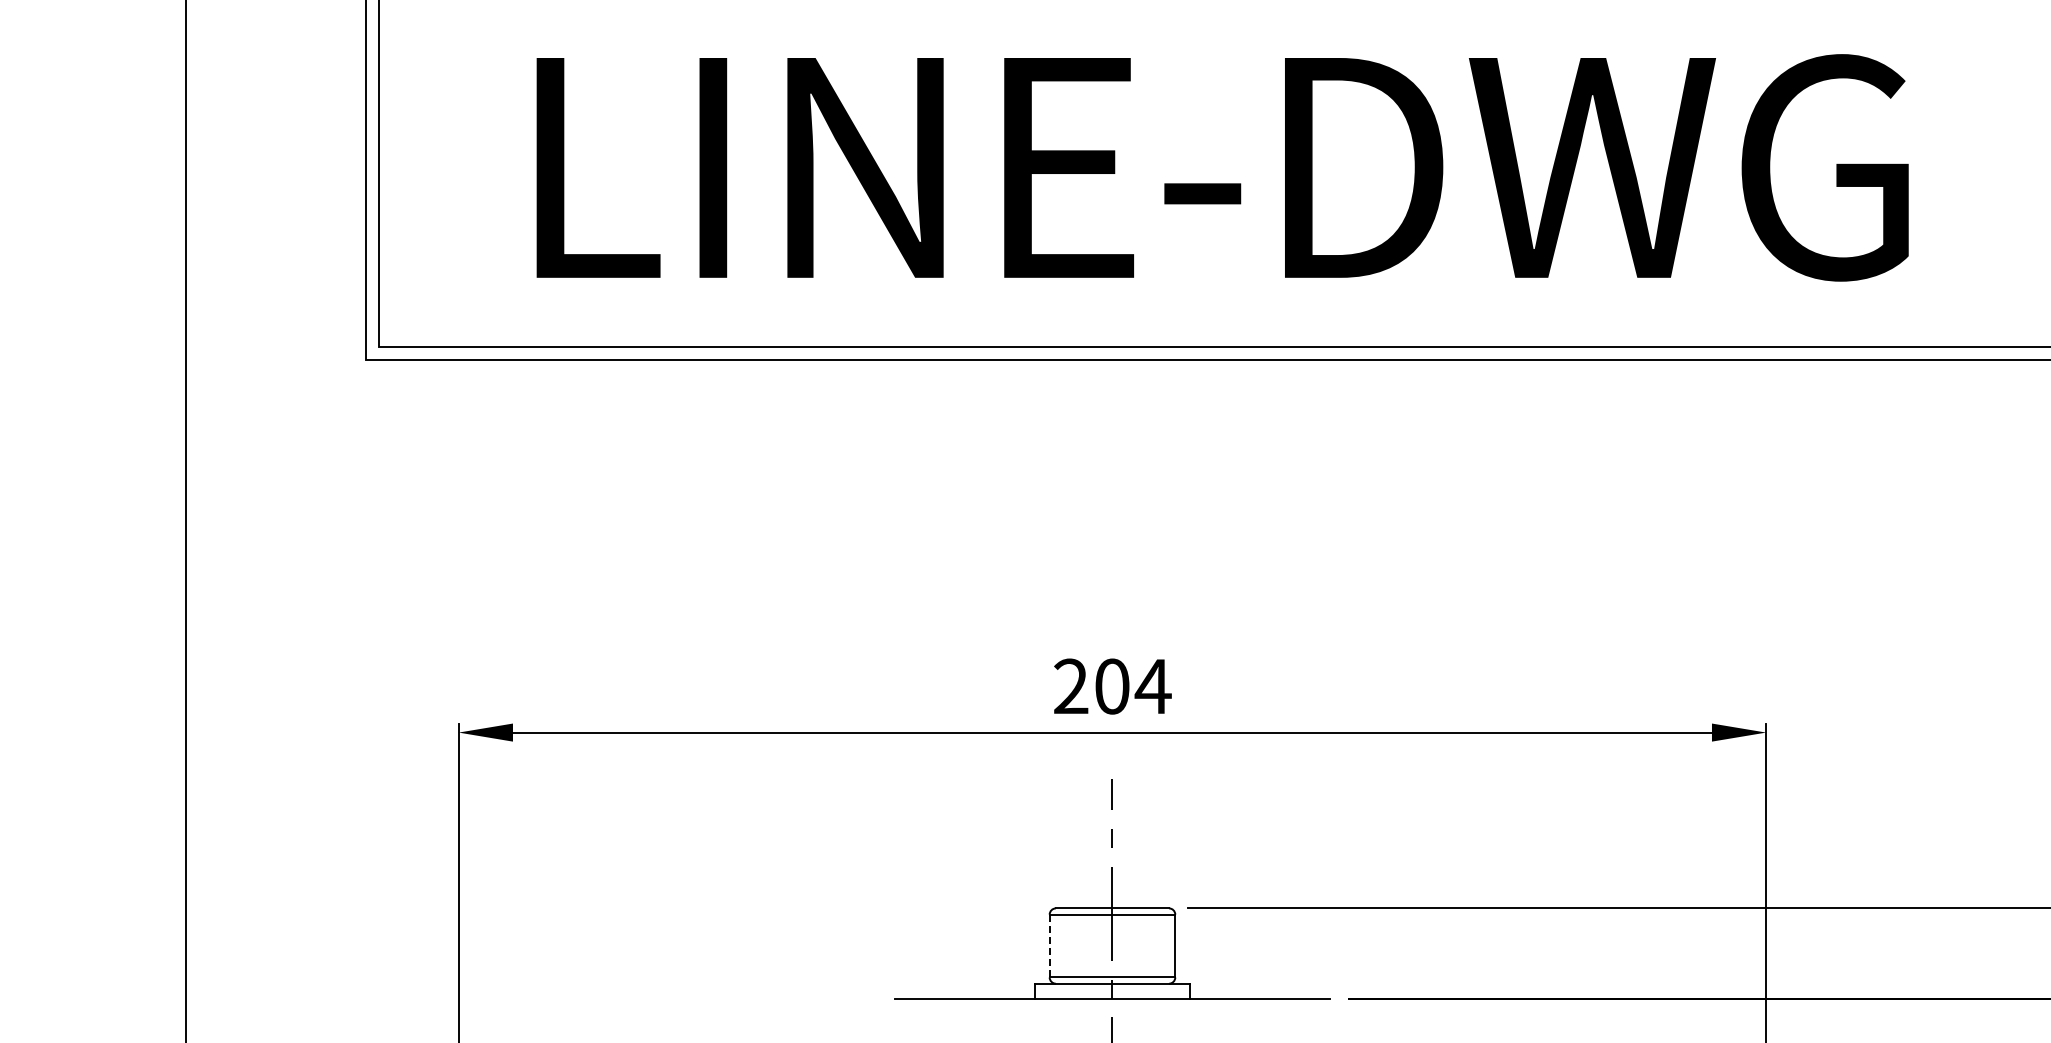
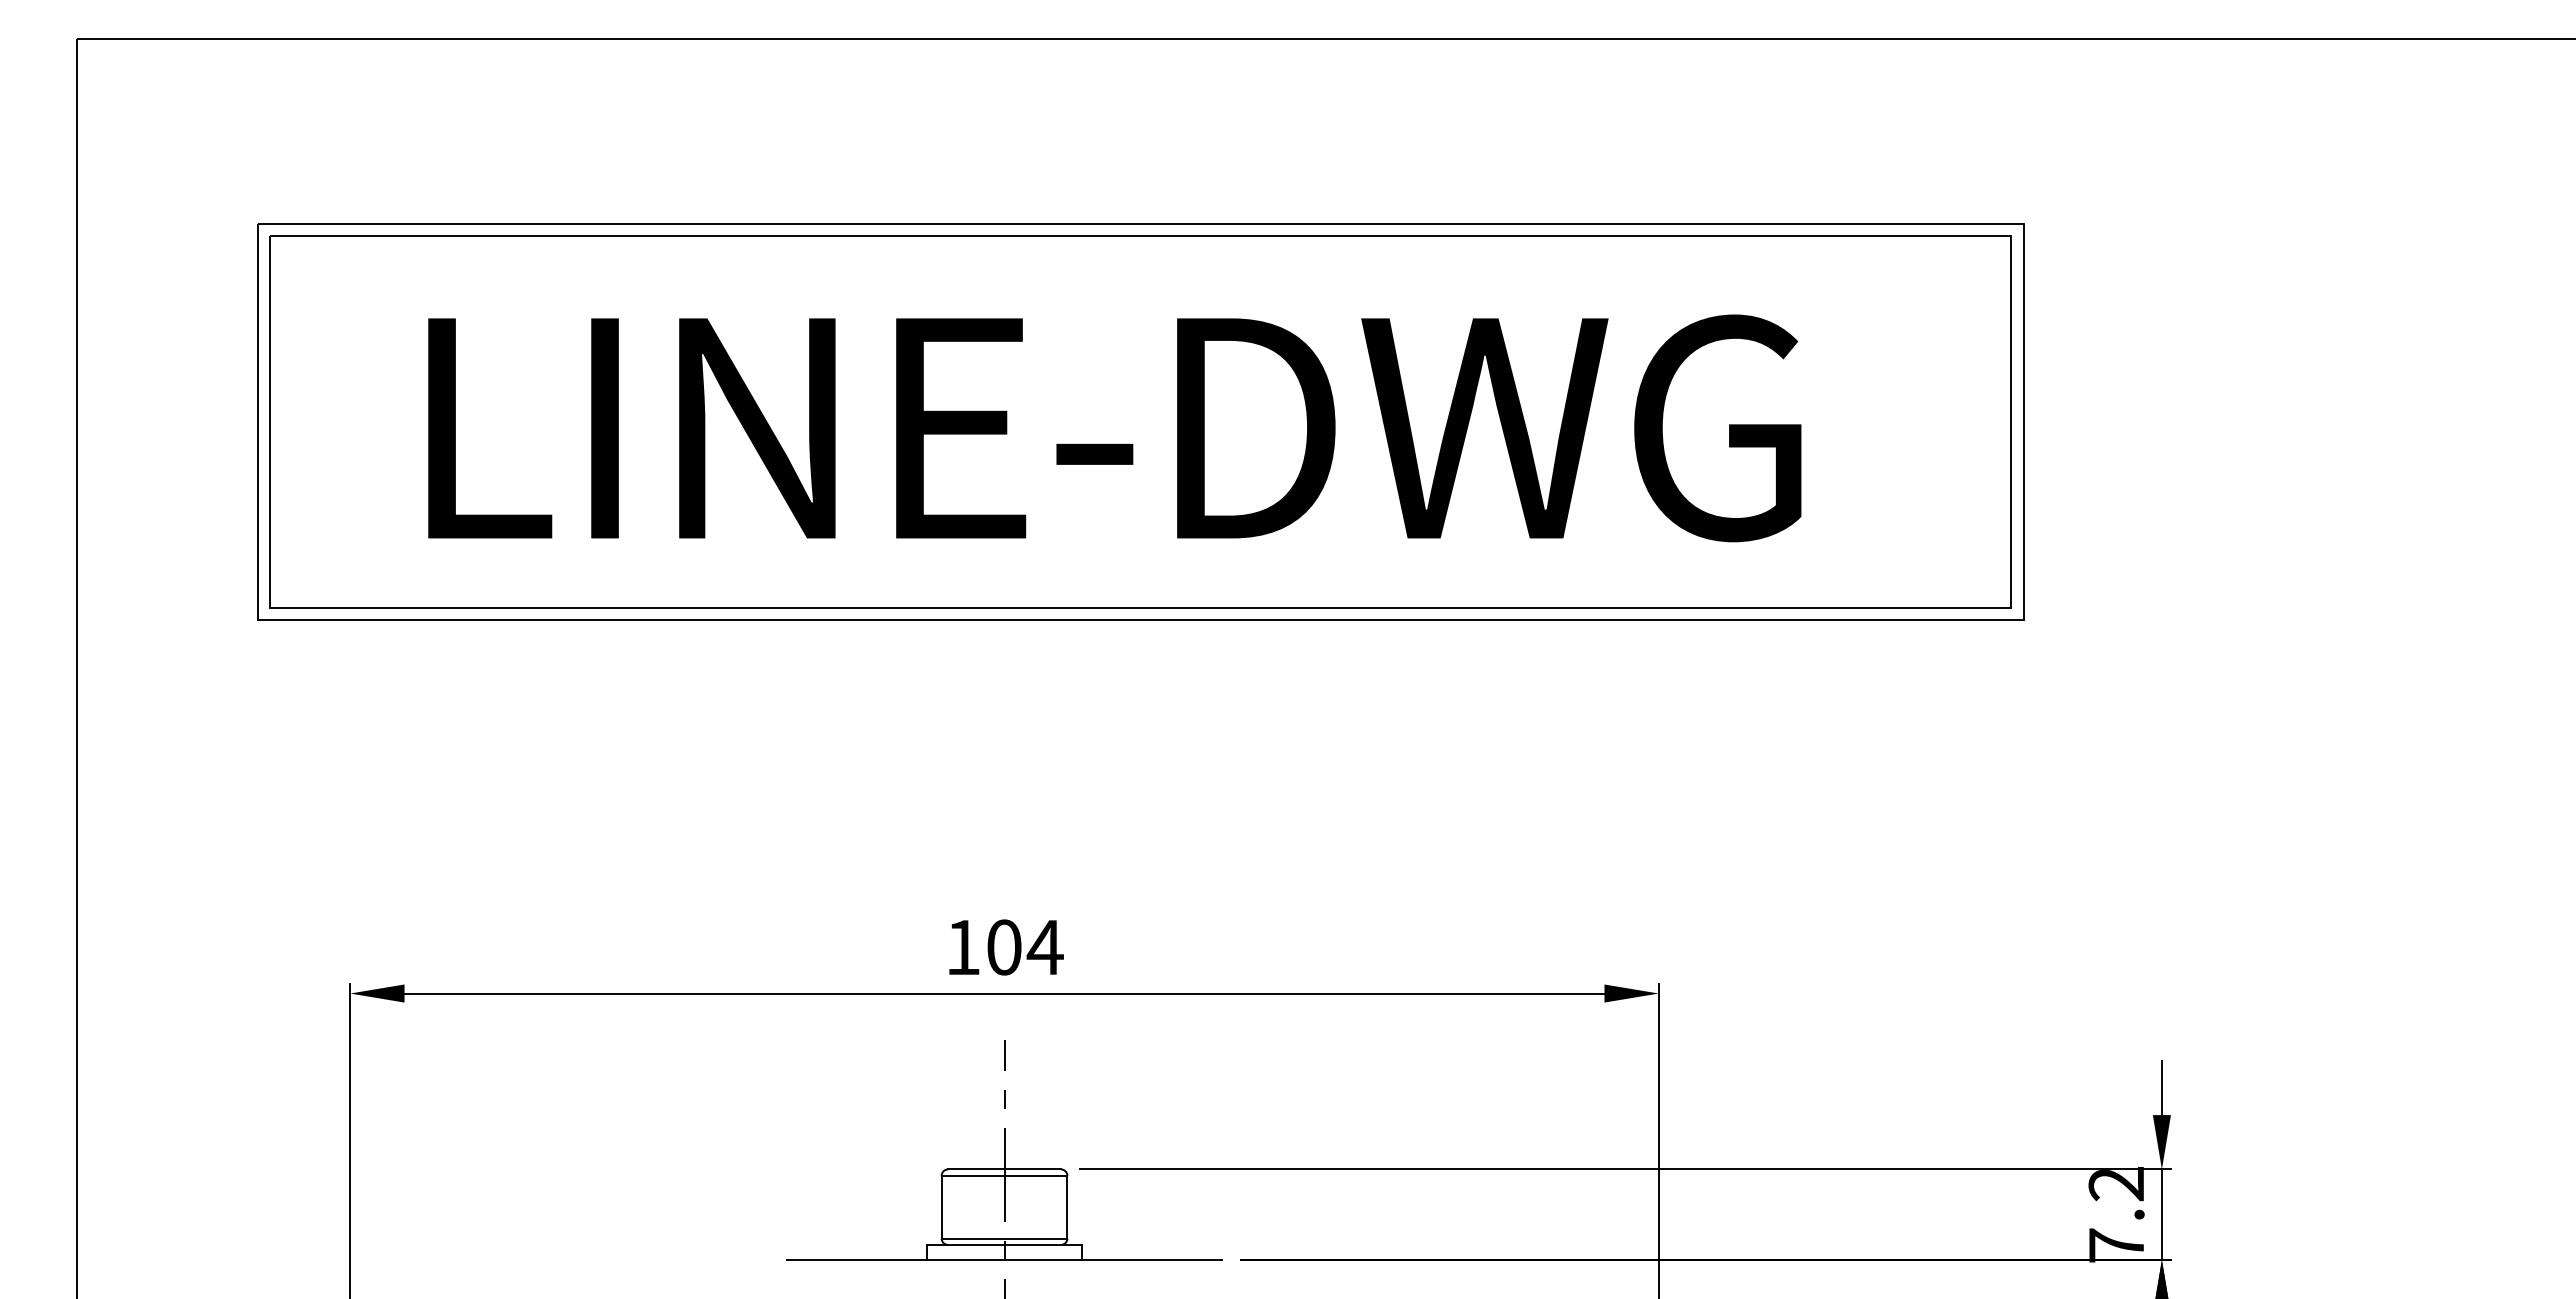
text: (1071, 685) -> (963, 946), 204 -> 104
line: (1049, 946) -> (941, 1207), dashed -> solid

